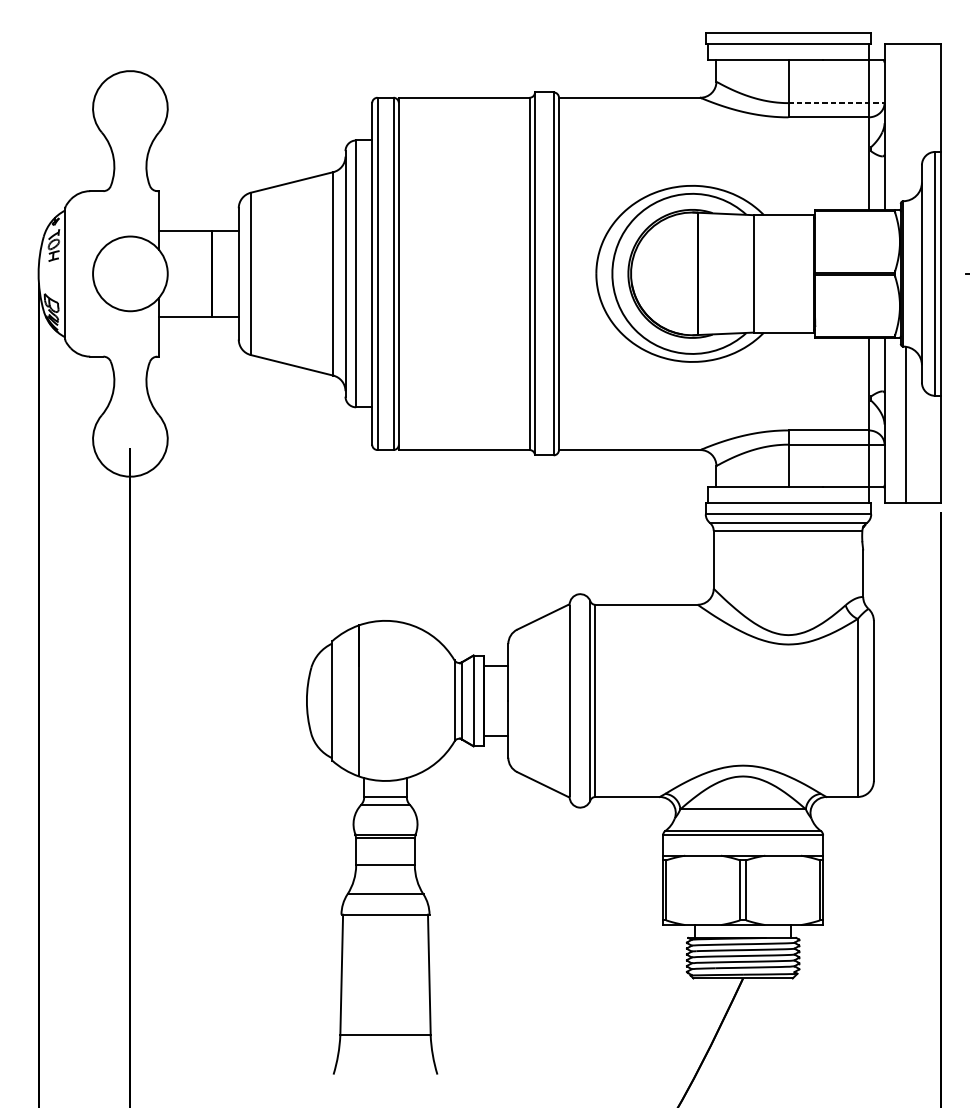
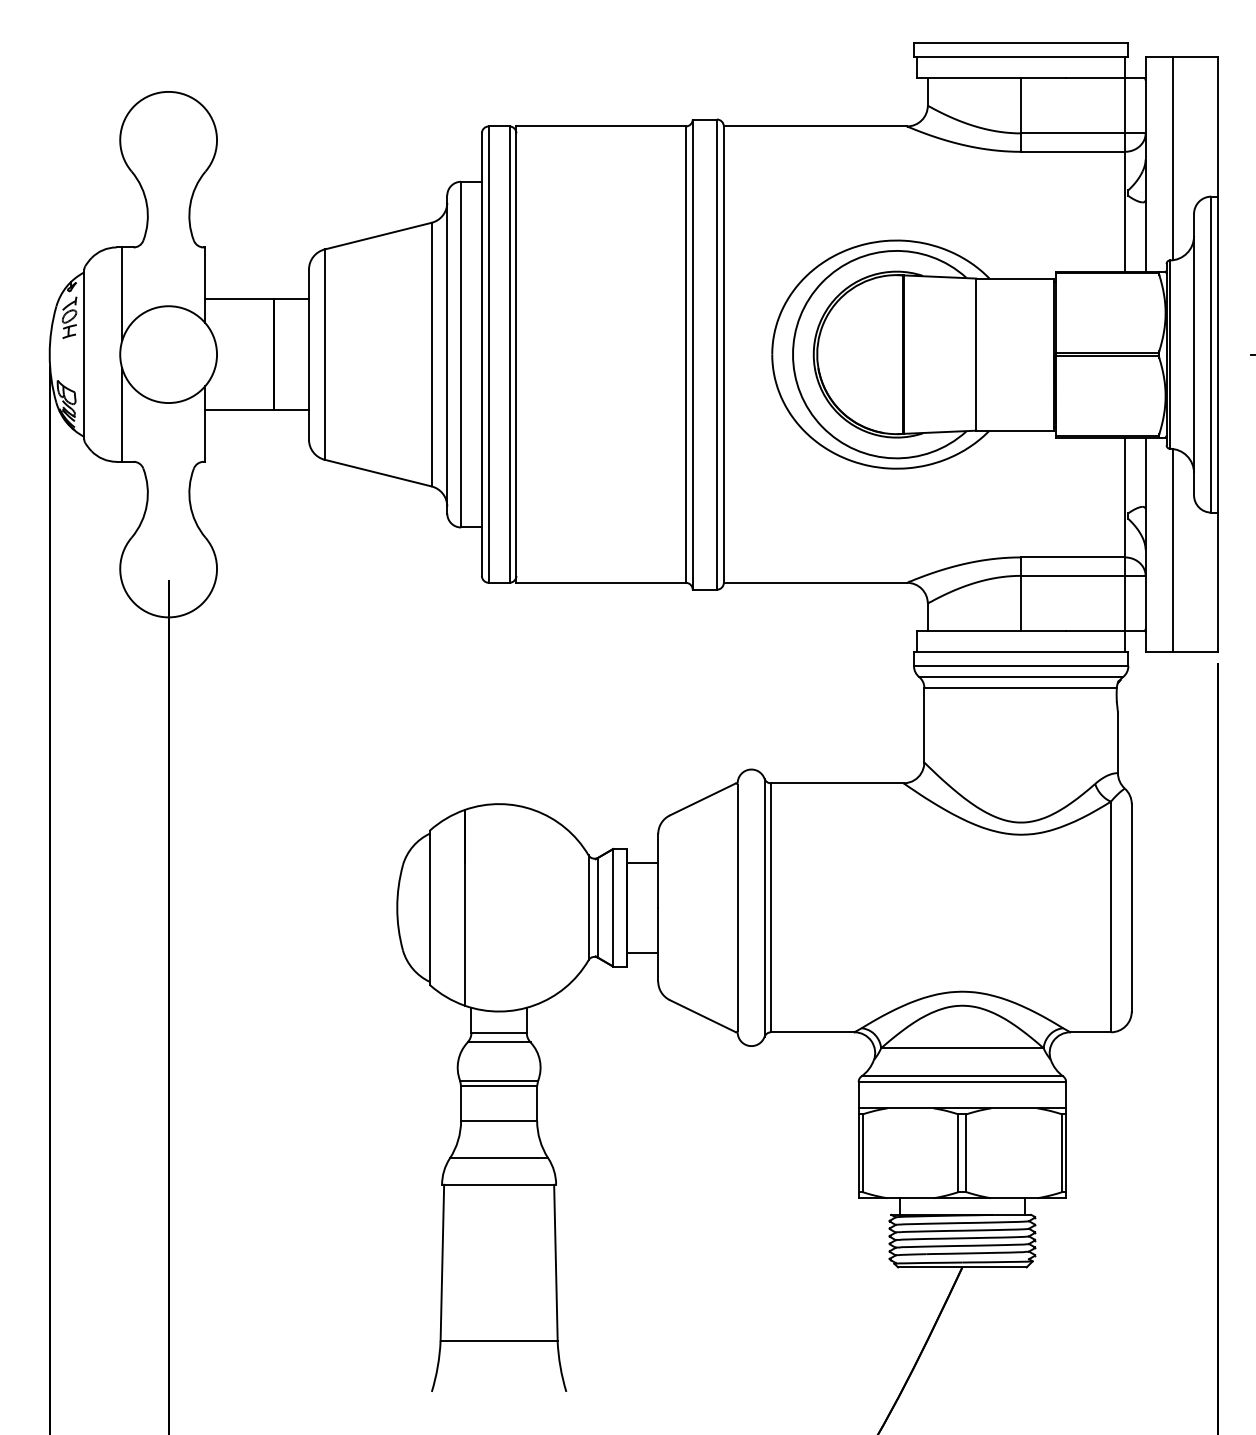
line: (836, 103) -> (1083, 133), dashed -> solid
line: (906, 122) -> (1173, 158), added
line: (94, 227) -> (122, 294), added
line: (94, 320) -> (122, 414), added

